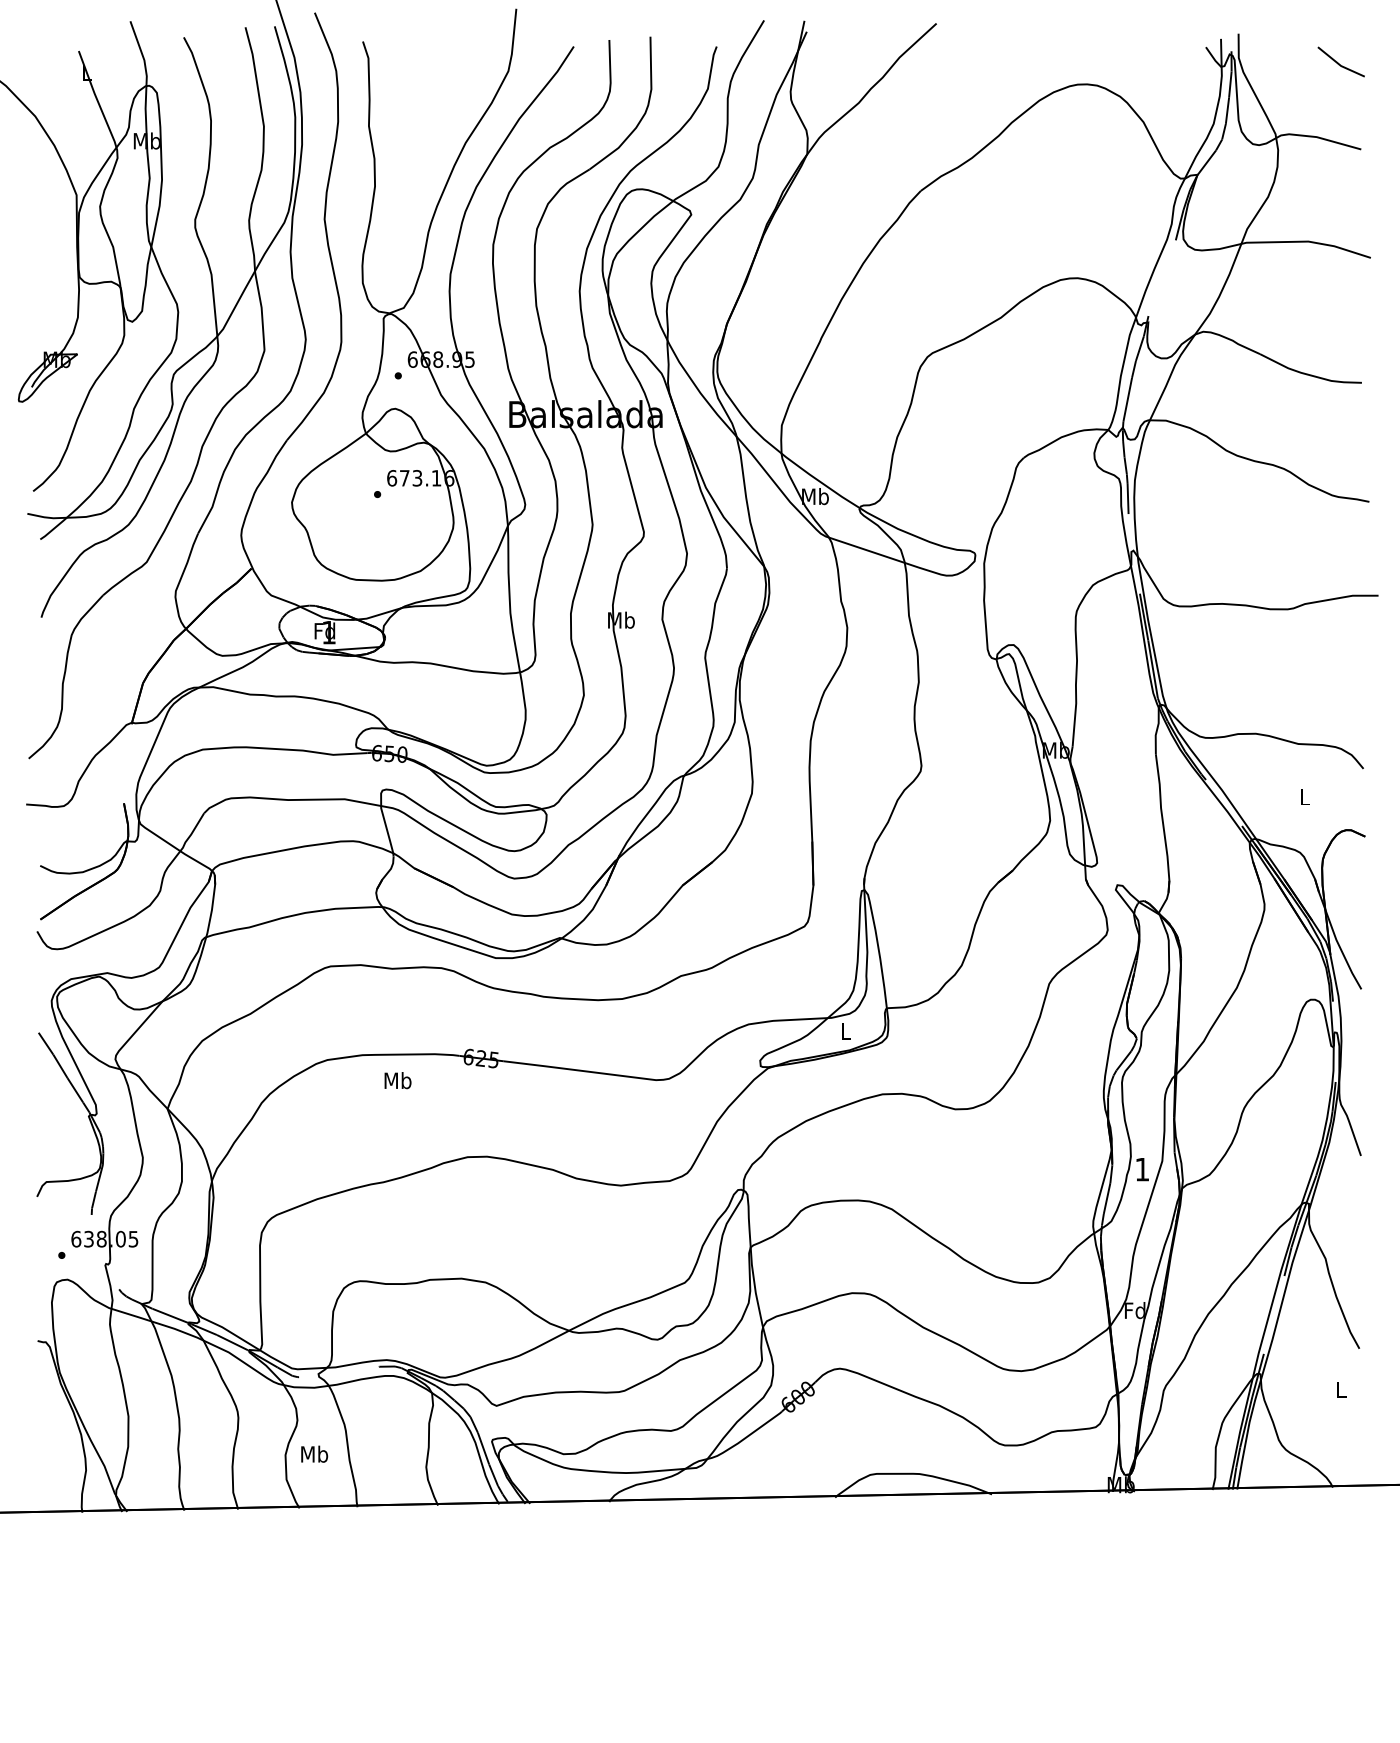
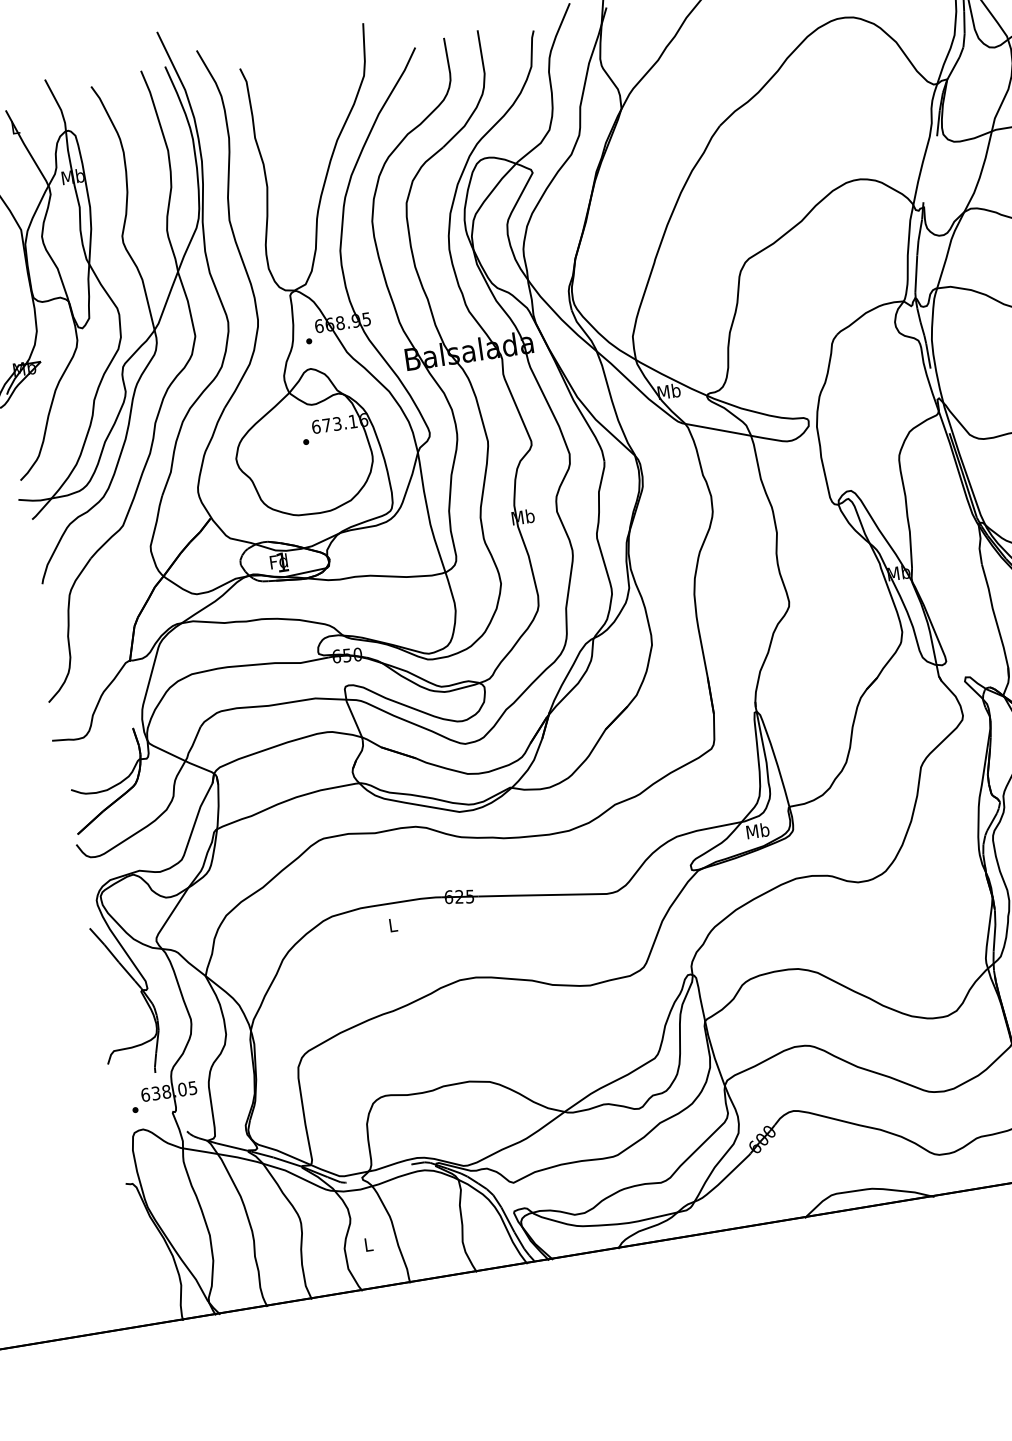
text: (845, 1030) -> (757, 830), L -> Mb
text: (397, 1080) -> (392, 925), Mb -> L
text: (314, 1453) -> (368, 1243), Mb -> L

